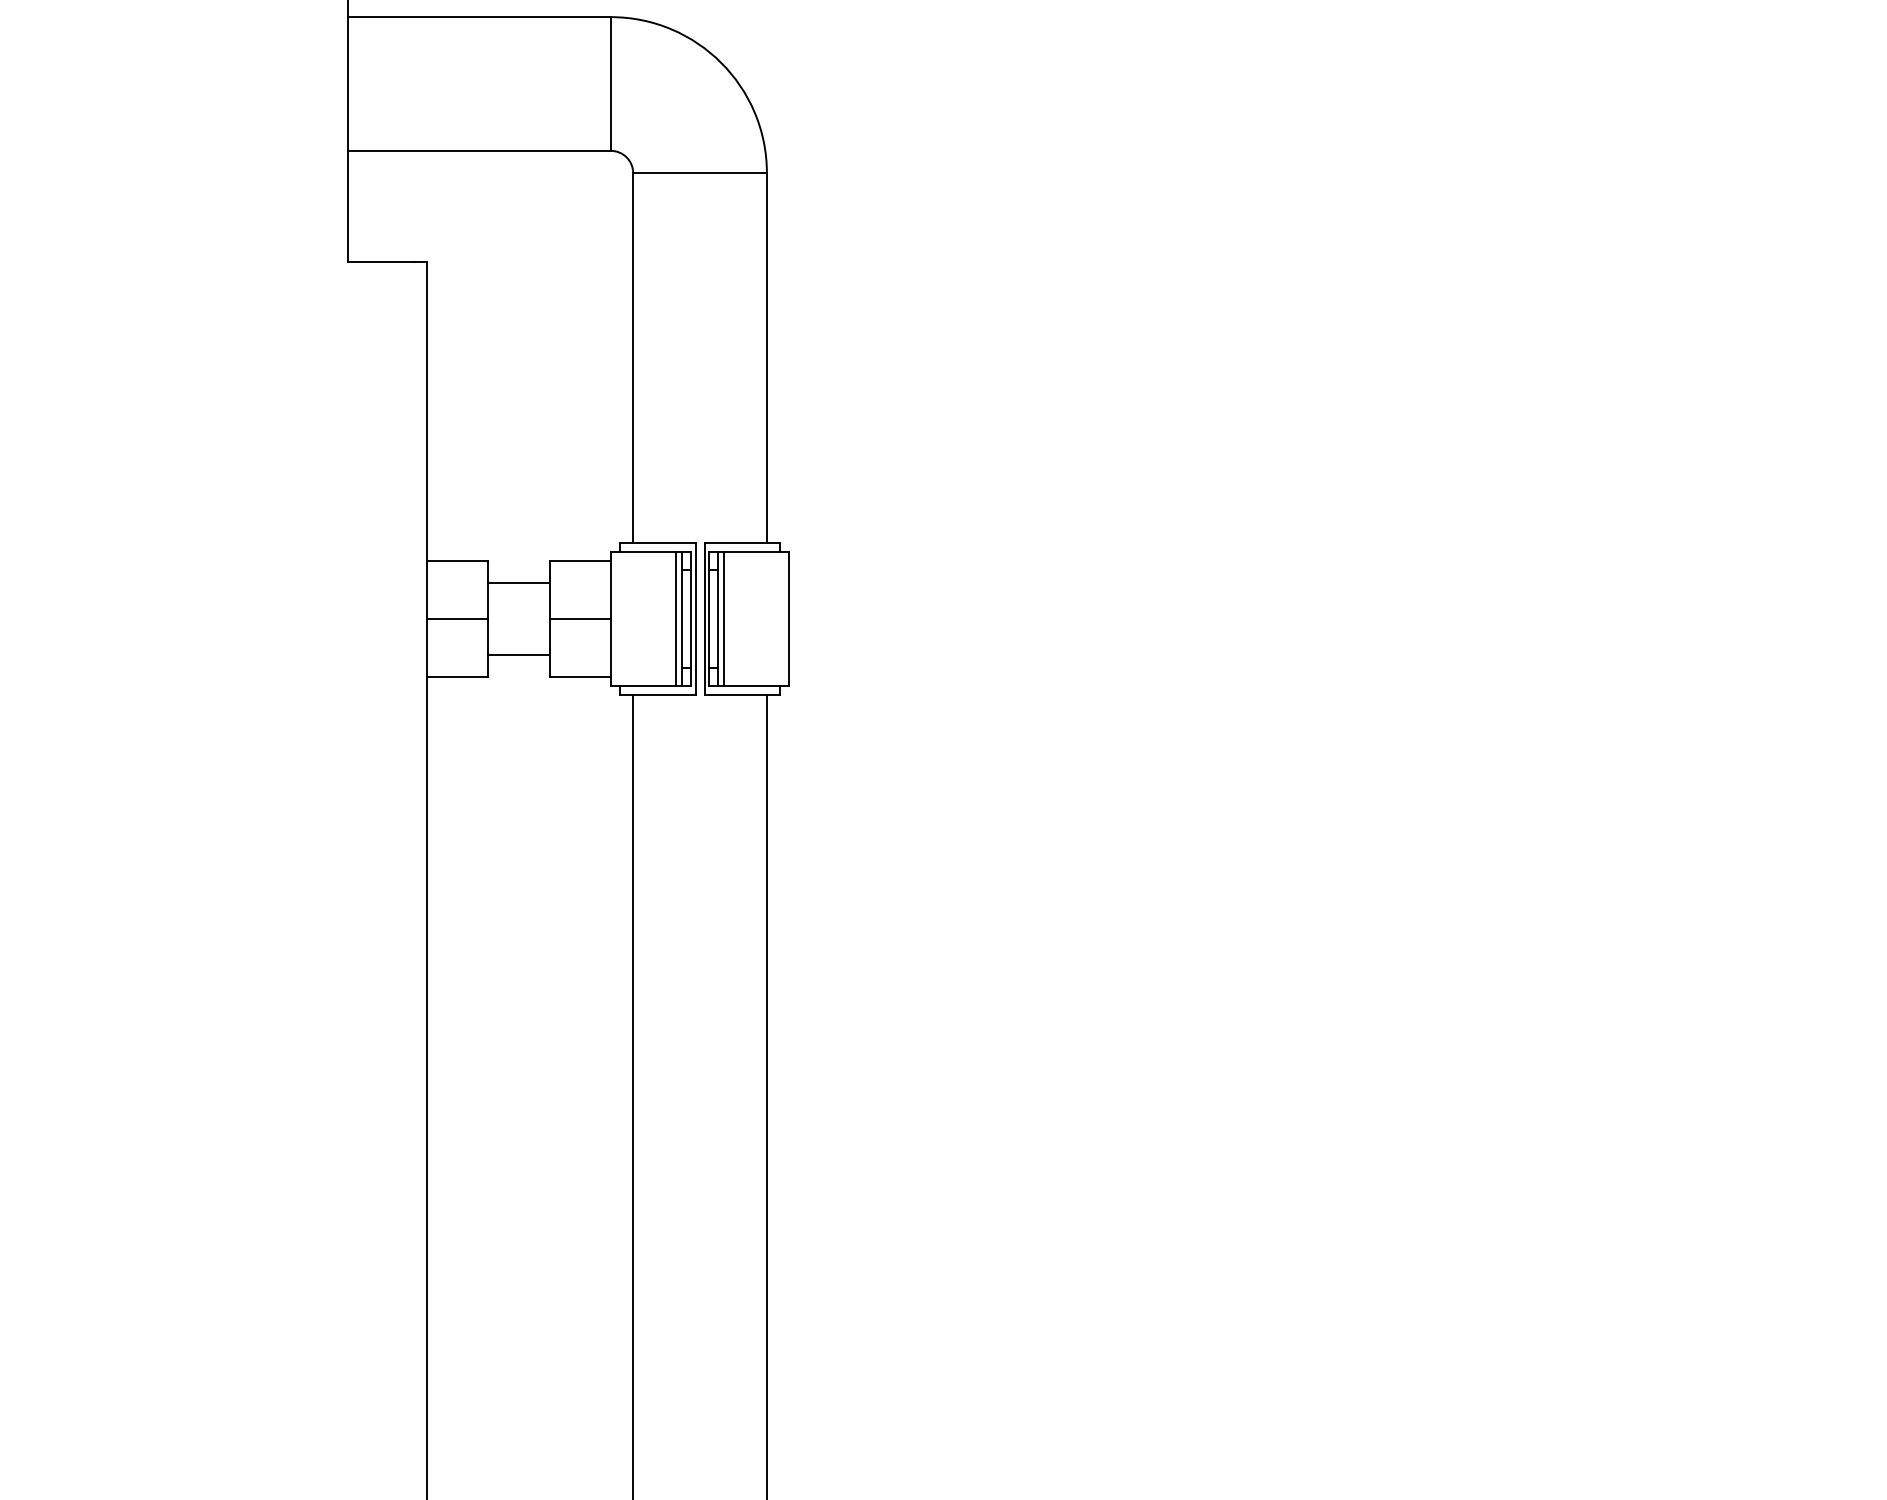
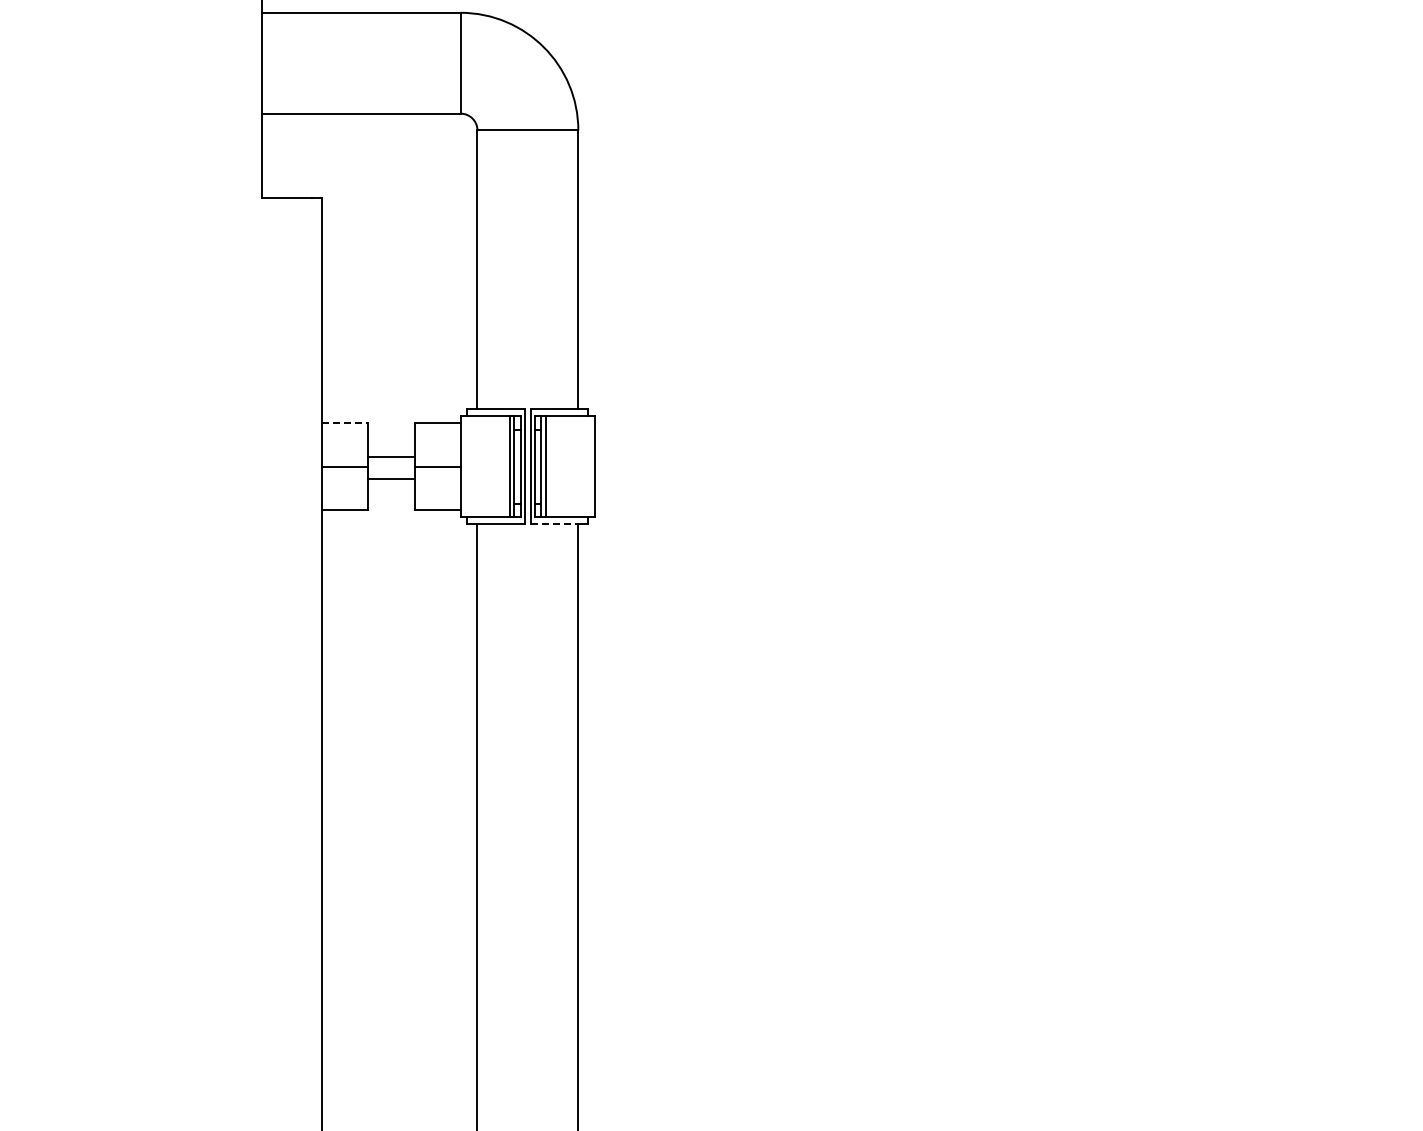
line: (458, 560) -> (345, 422), solid -> dashed
line: (517, 582) -> (390, 478), moved
line: (517, 654) -> (390, 456), moved
line: (735, 694) -> (554, 523), solid -> dashed

